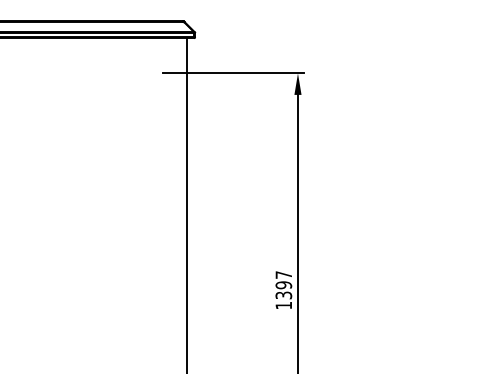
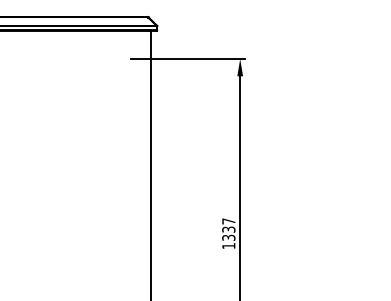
text: (283, 285) -> (228, 229), 1397 -> 1337

